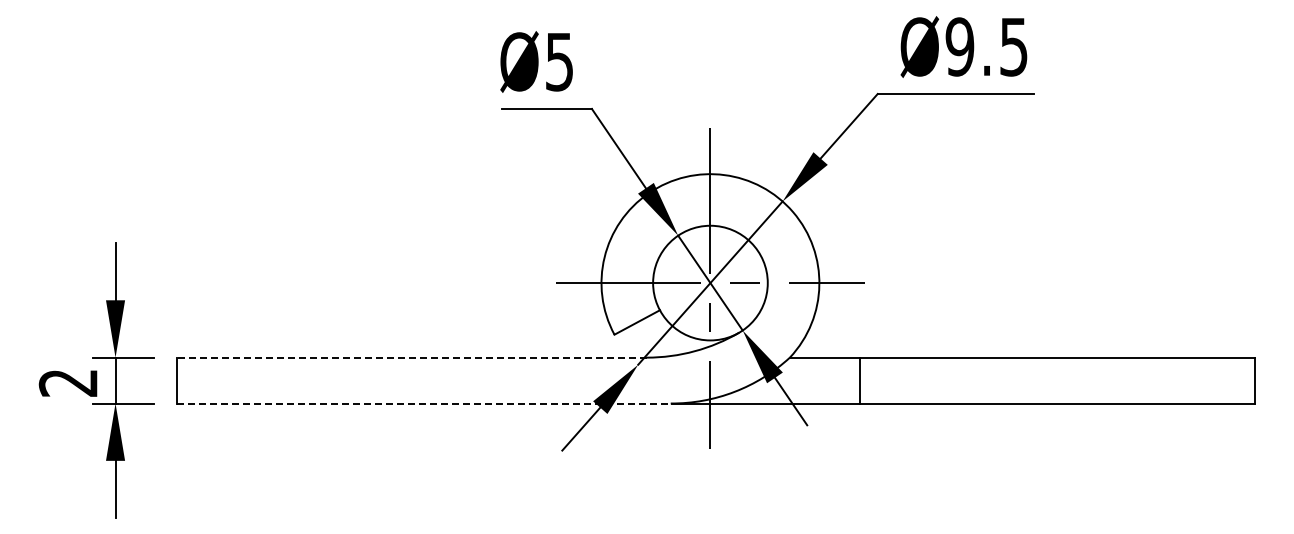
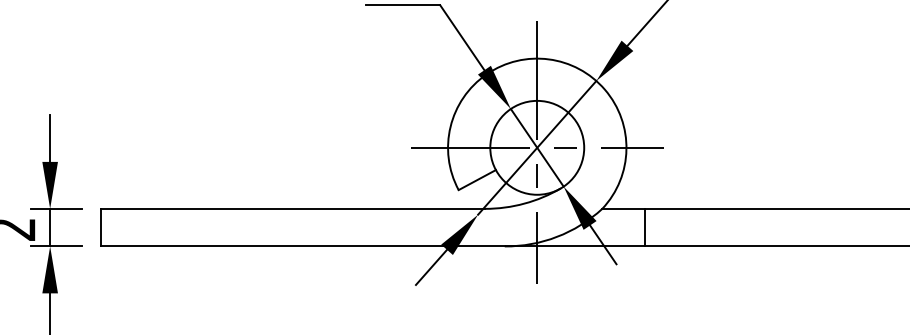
line: (412, 357) -> (293, 208), dashed -> solid
line: (860, 380) -> (645, 227), moved
line: (423, 403) -> (302, 246), dashed -> solid

